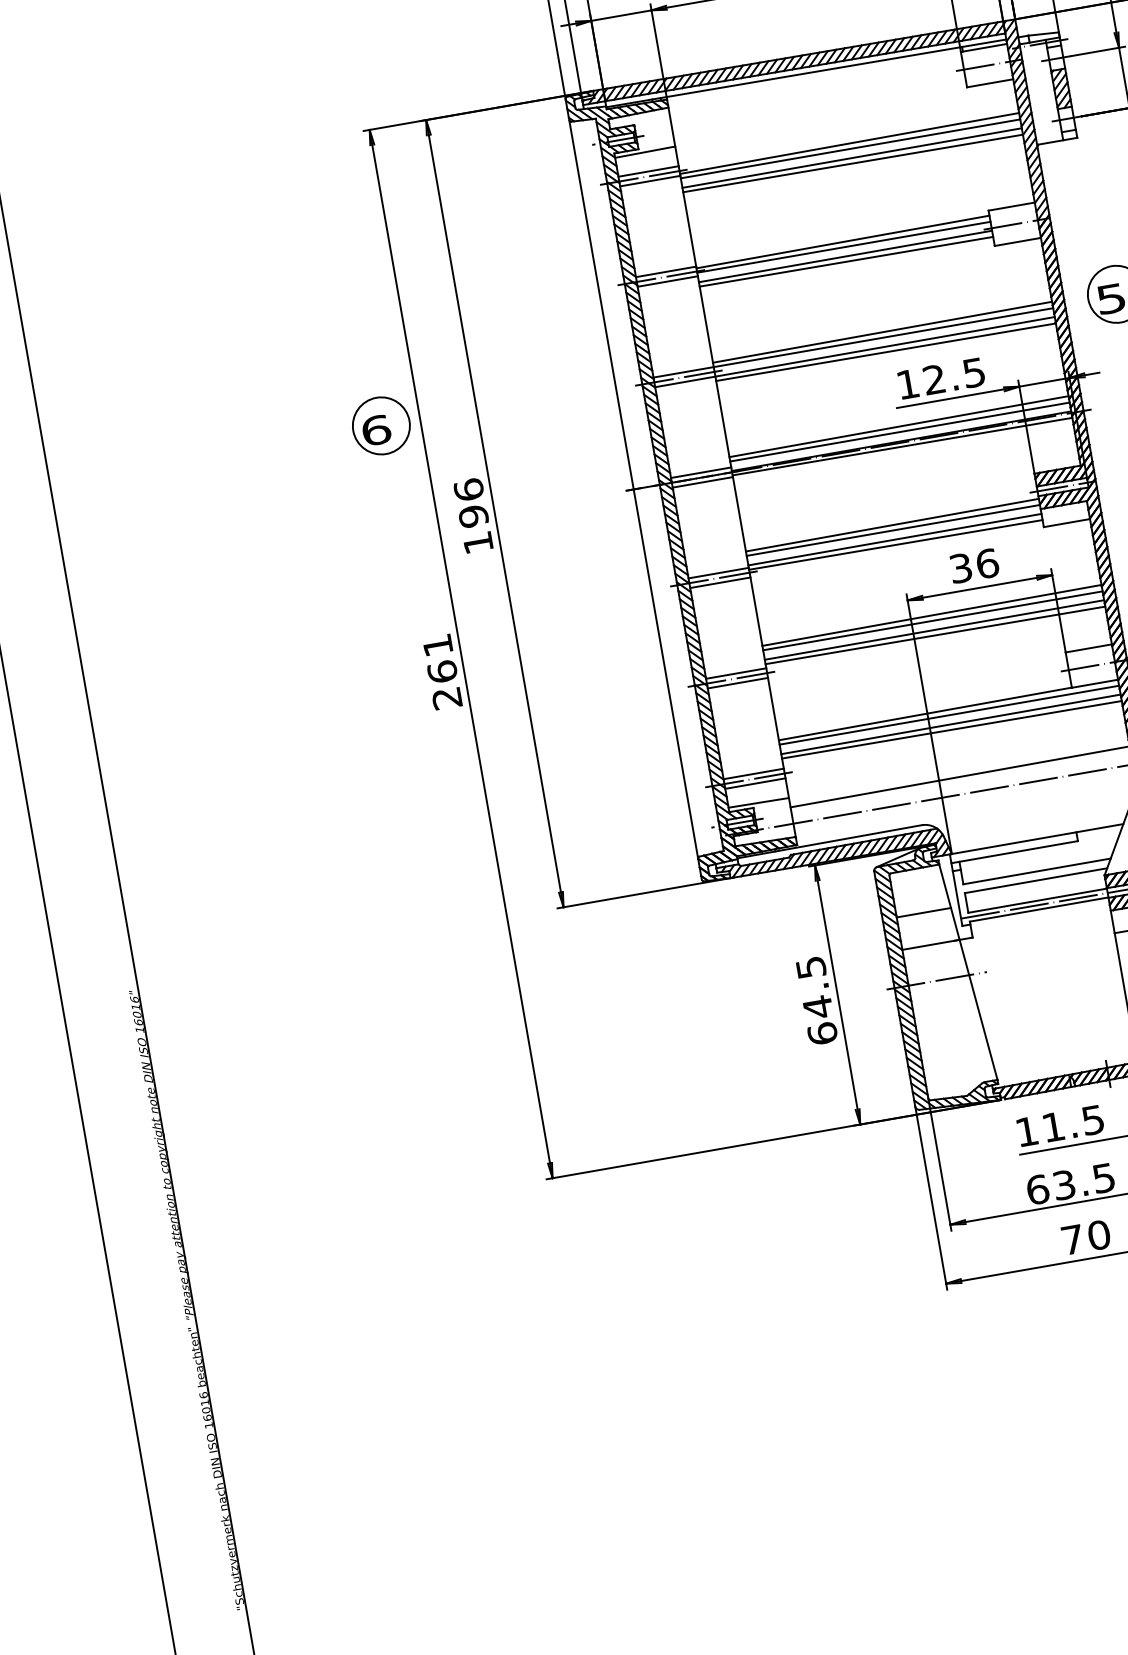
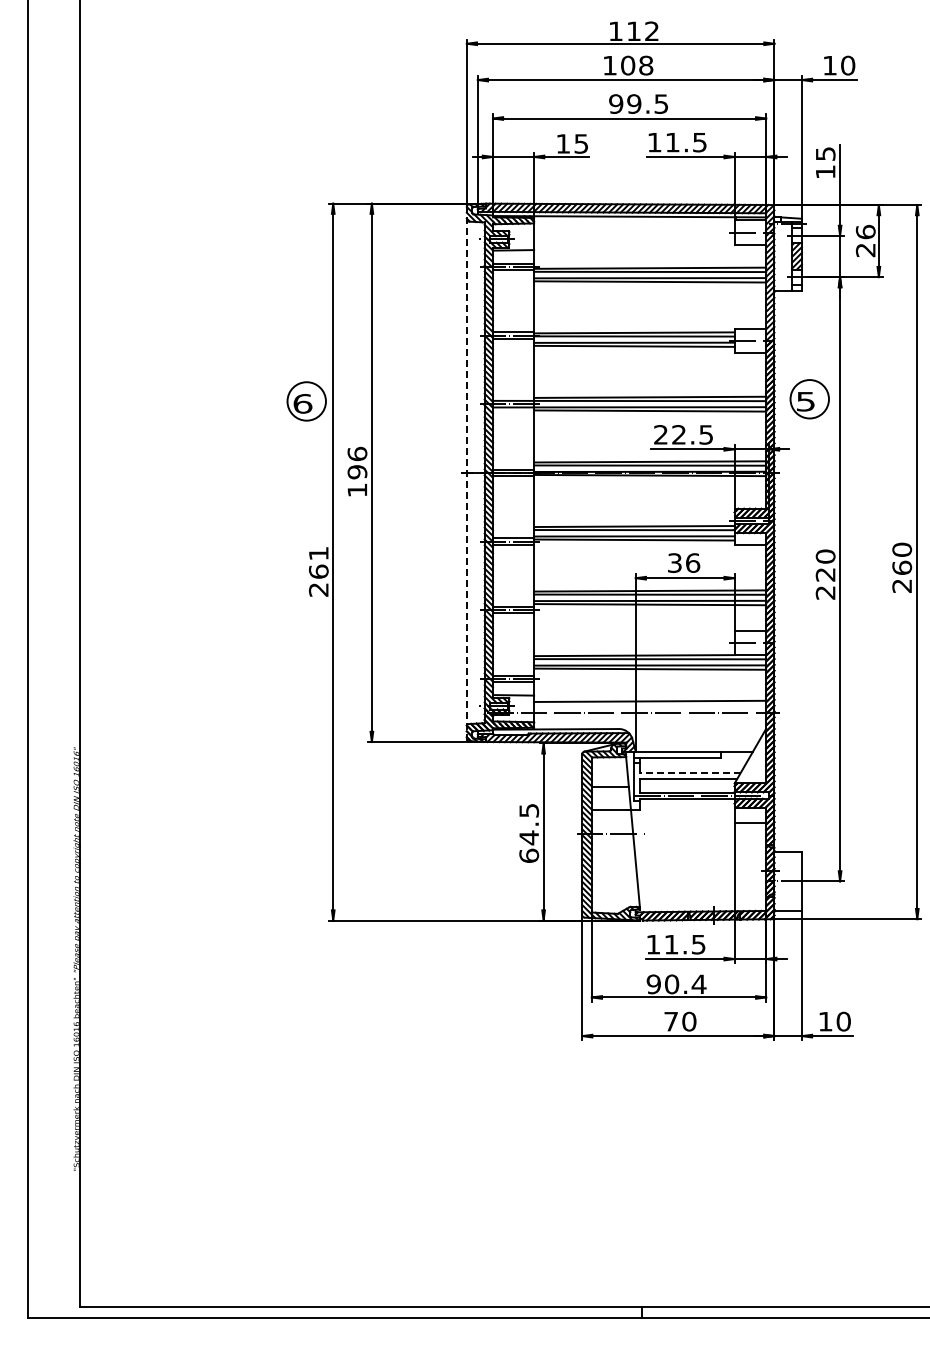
text: (907, 383) -> (660, 434), 12.5 -> 22.5
line: (633, 489) -> (466, 472), solid -> dashed
line: (1036, 872) -> (689, 773), solid -> dashed
text: (1070, 1184) -> (676, 984), 63.5 -> 90.4

